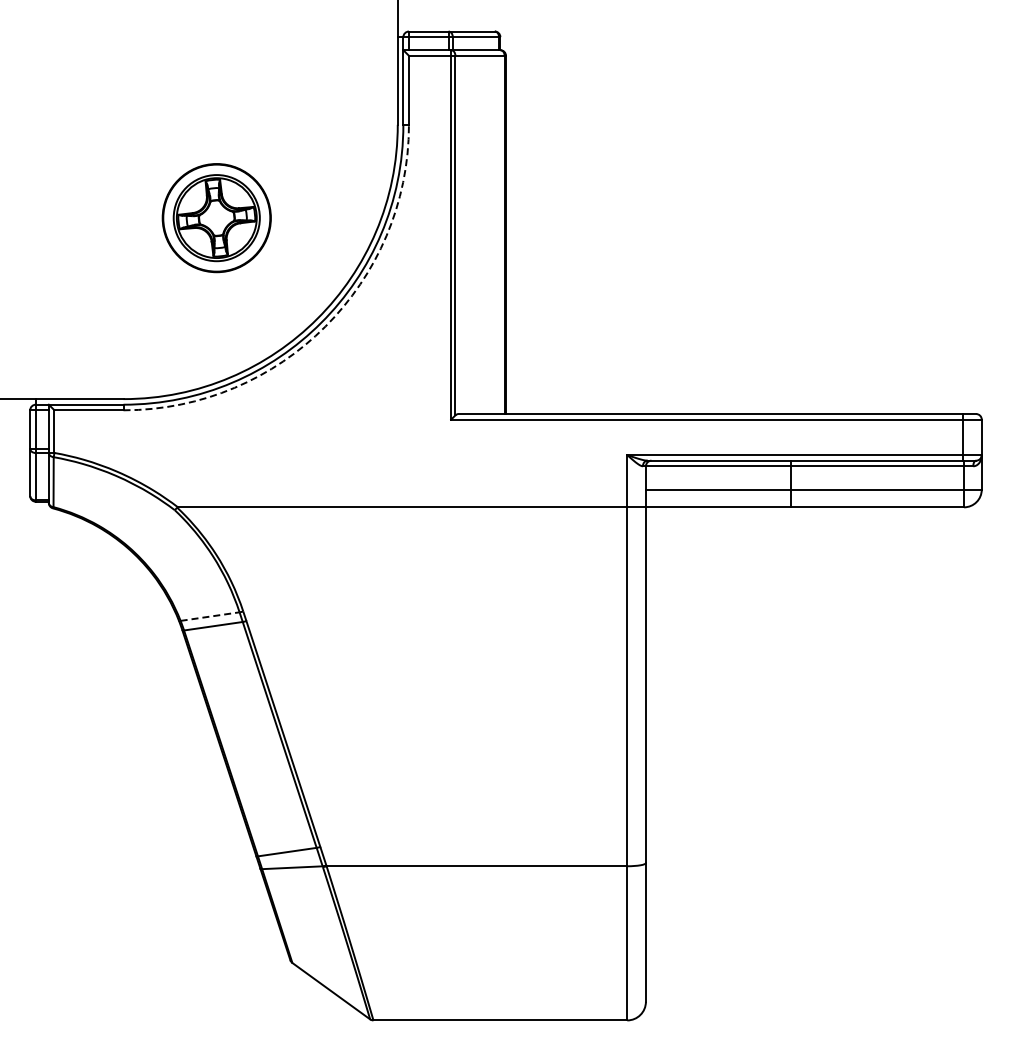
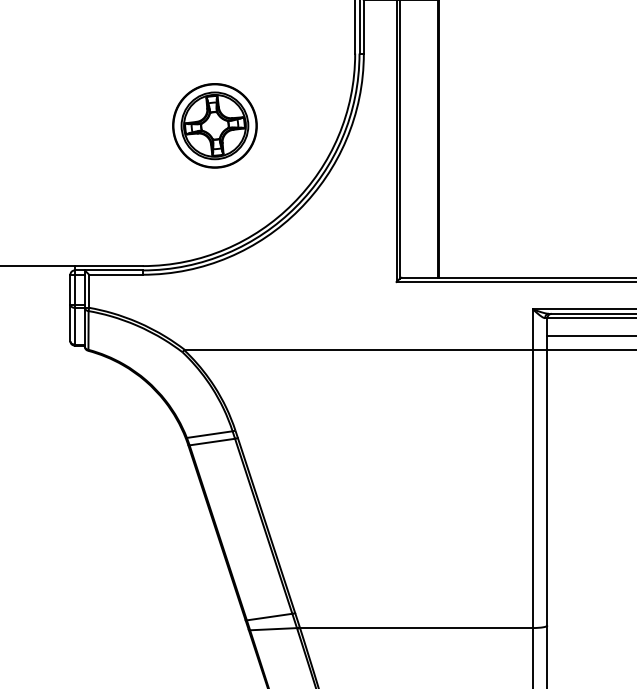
arc: (325, 326) -> (299, 209), dashed -> solid
line: (210, 616) -> (210, 434), dashed -> solid

